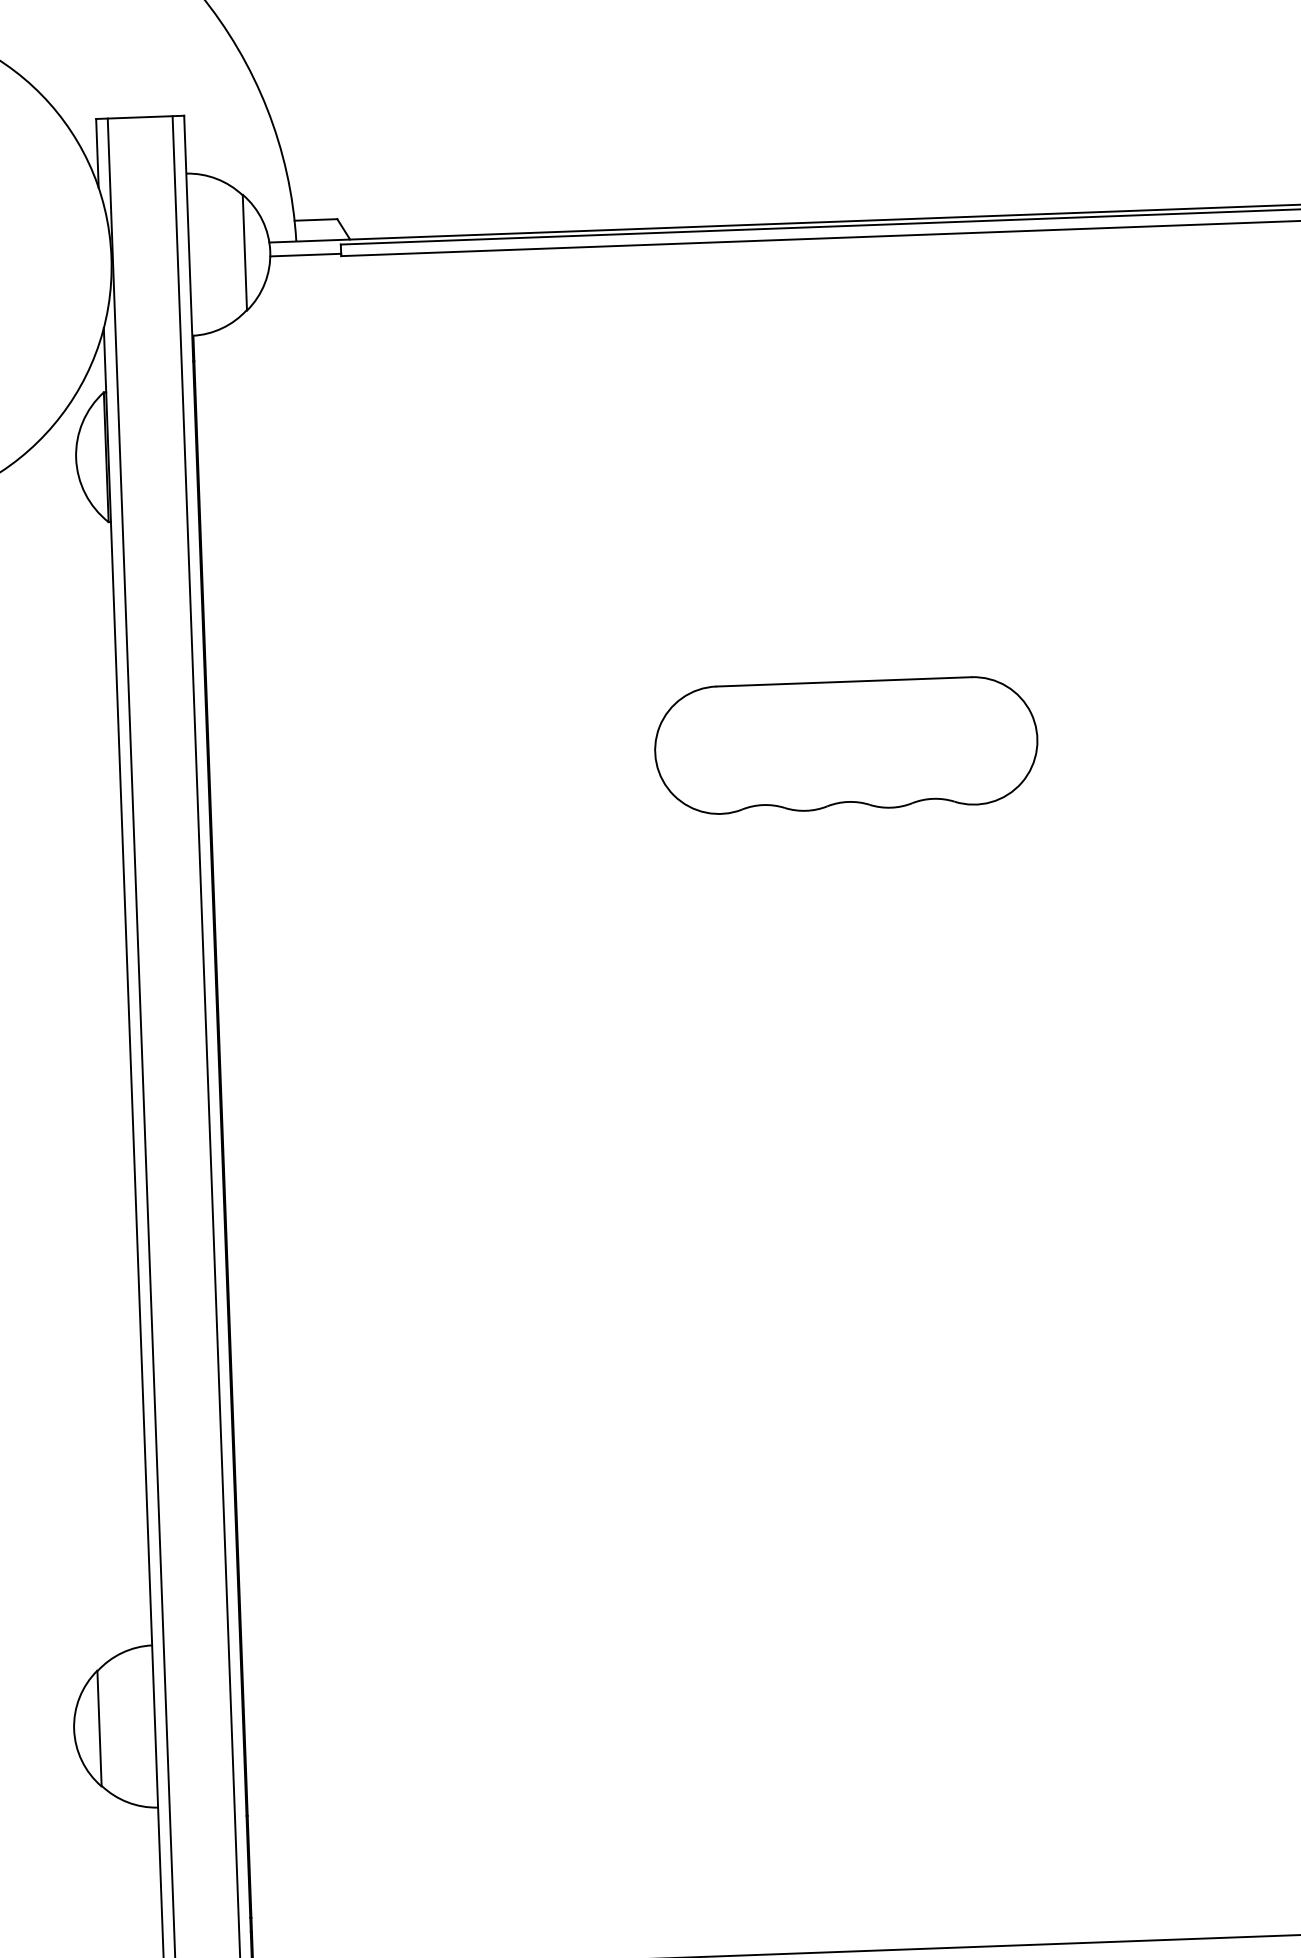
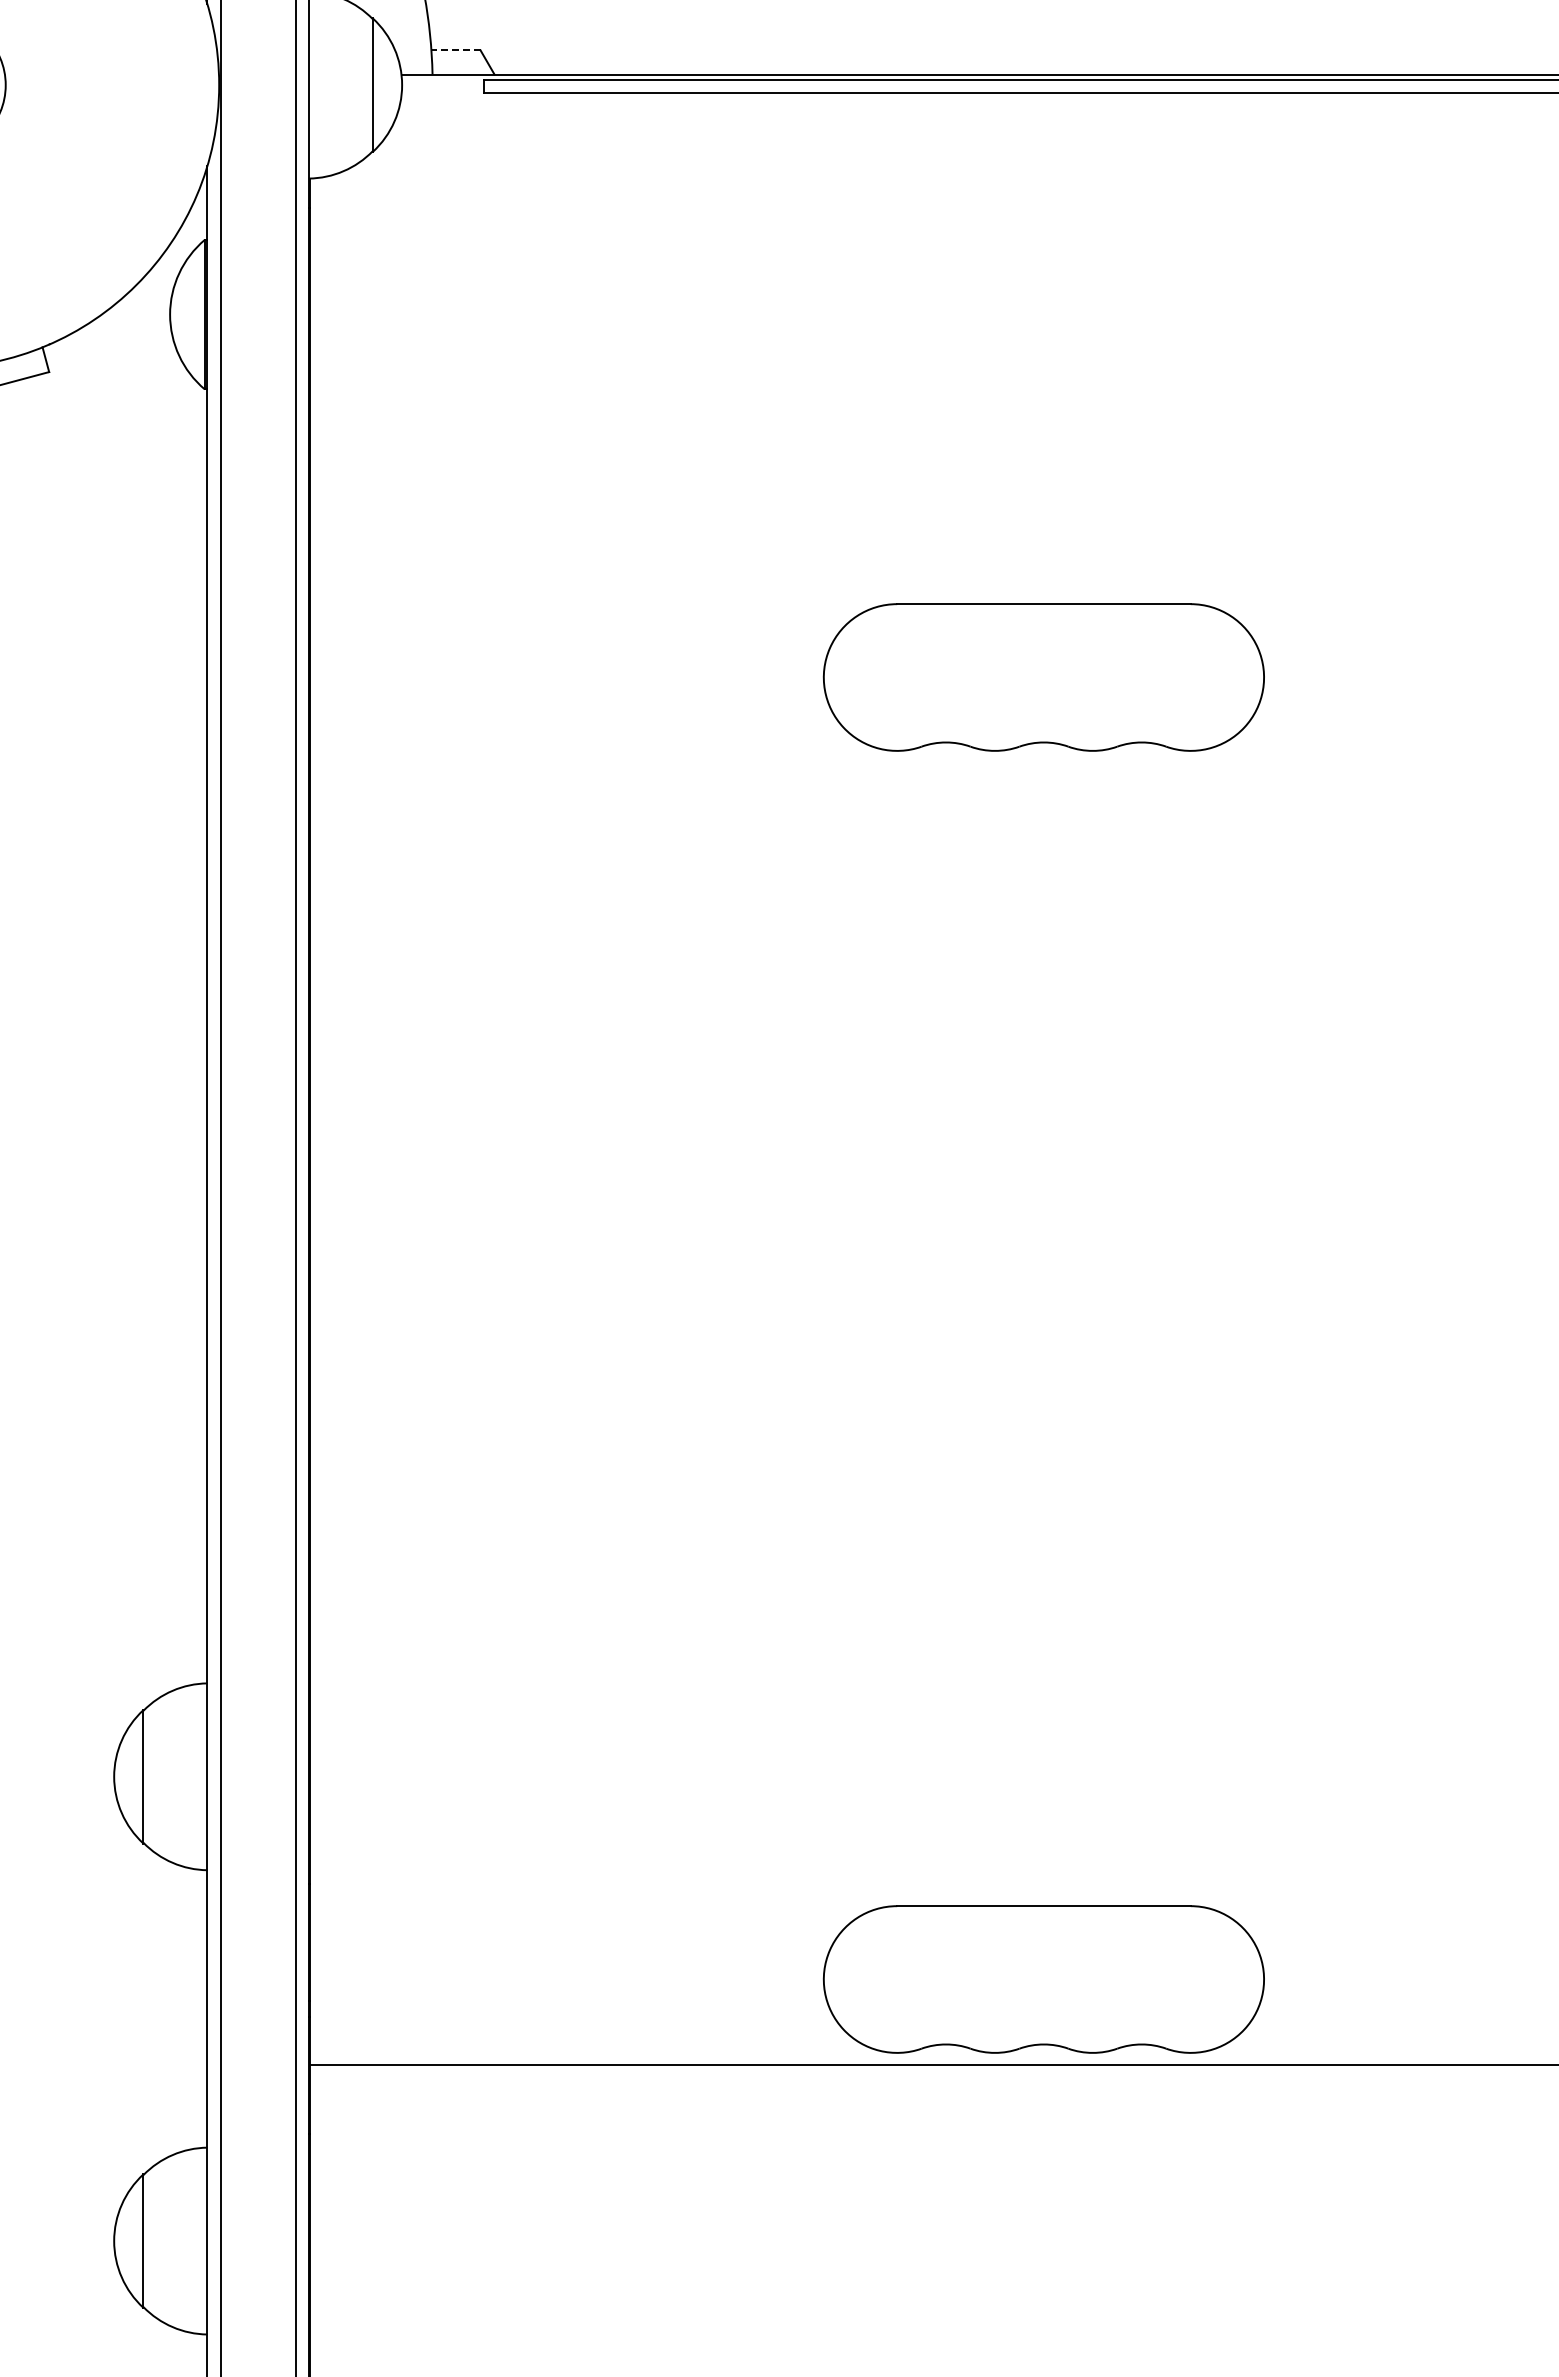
line: (316, 219) -> (456, 50), solid -> dashed
line: (305, 255) -> (442, 90), removed
part: (887, 1875) -> (1043, 1979), added

